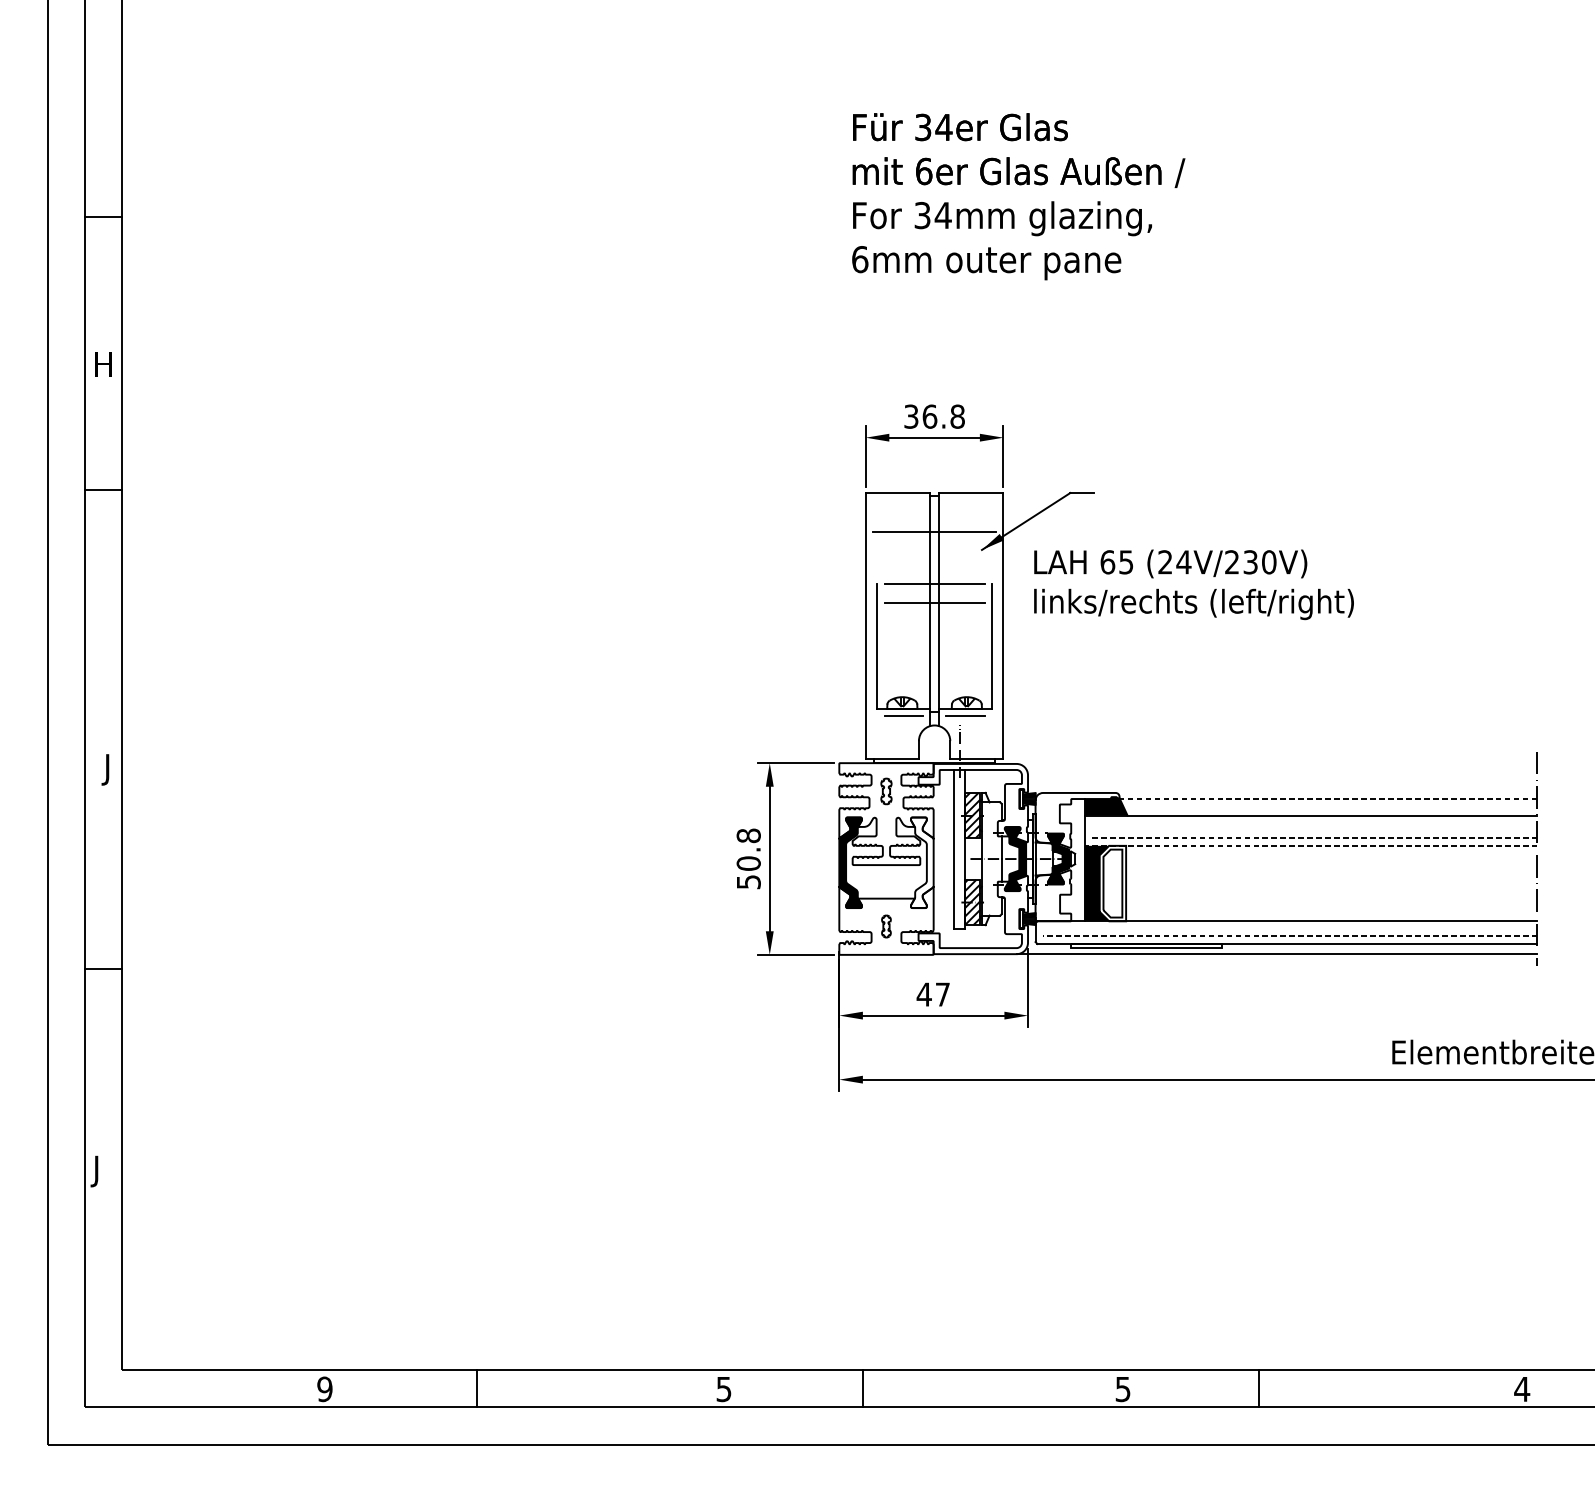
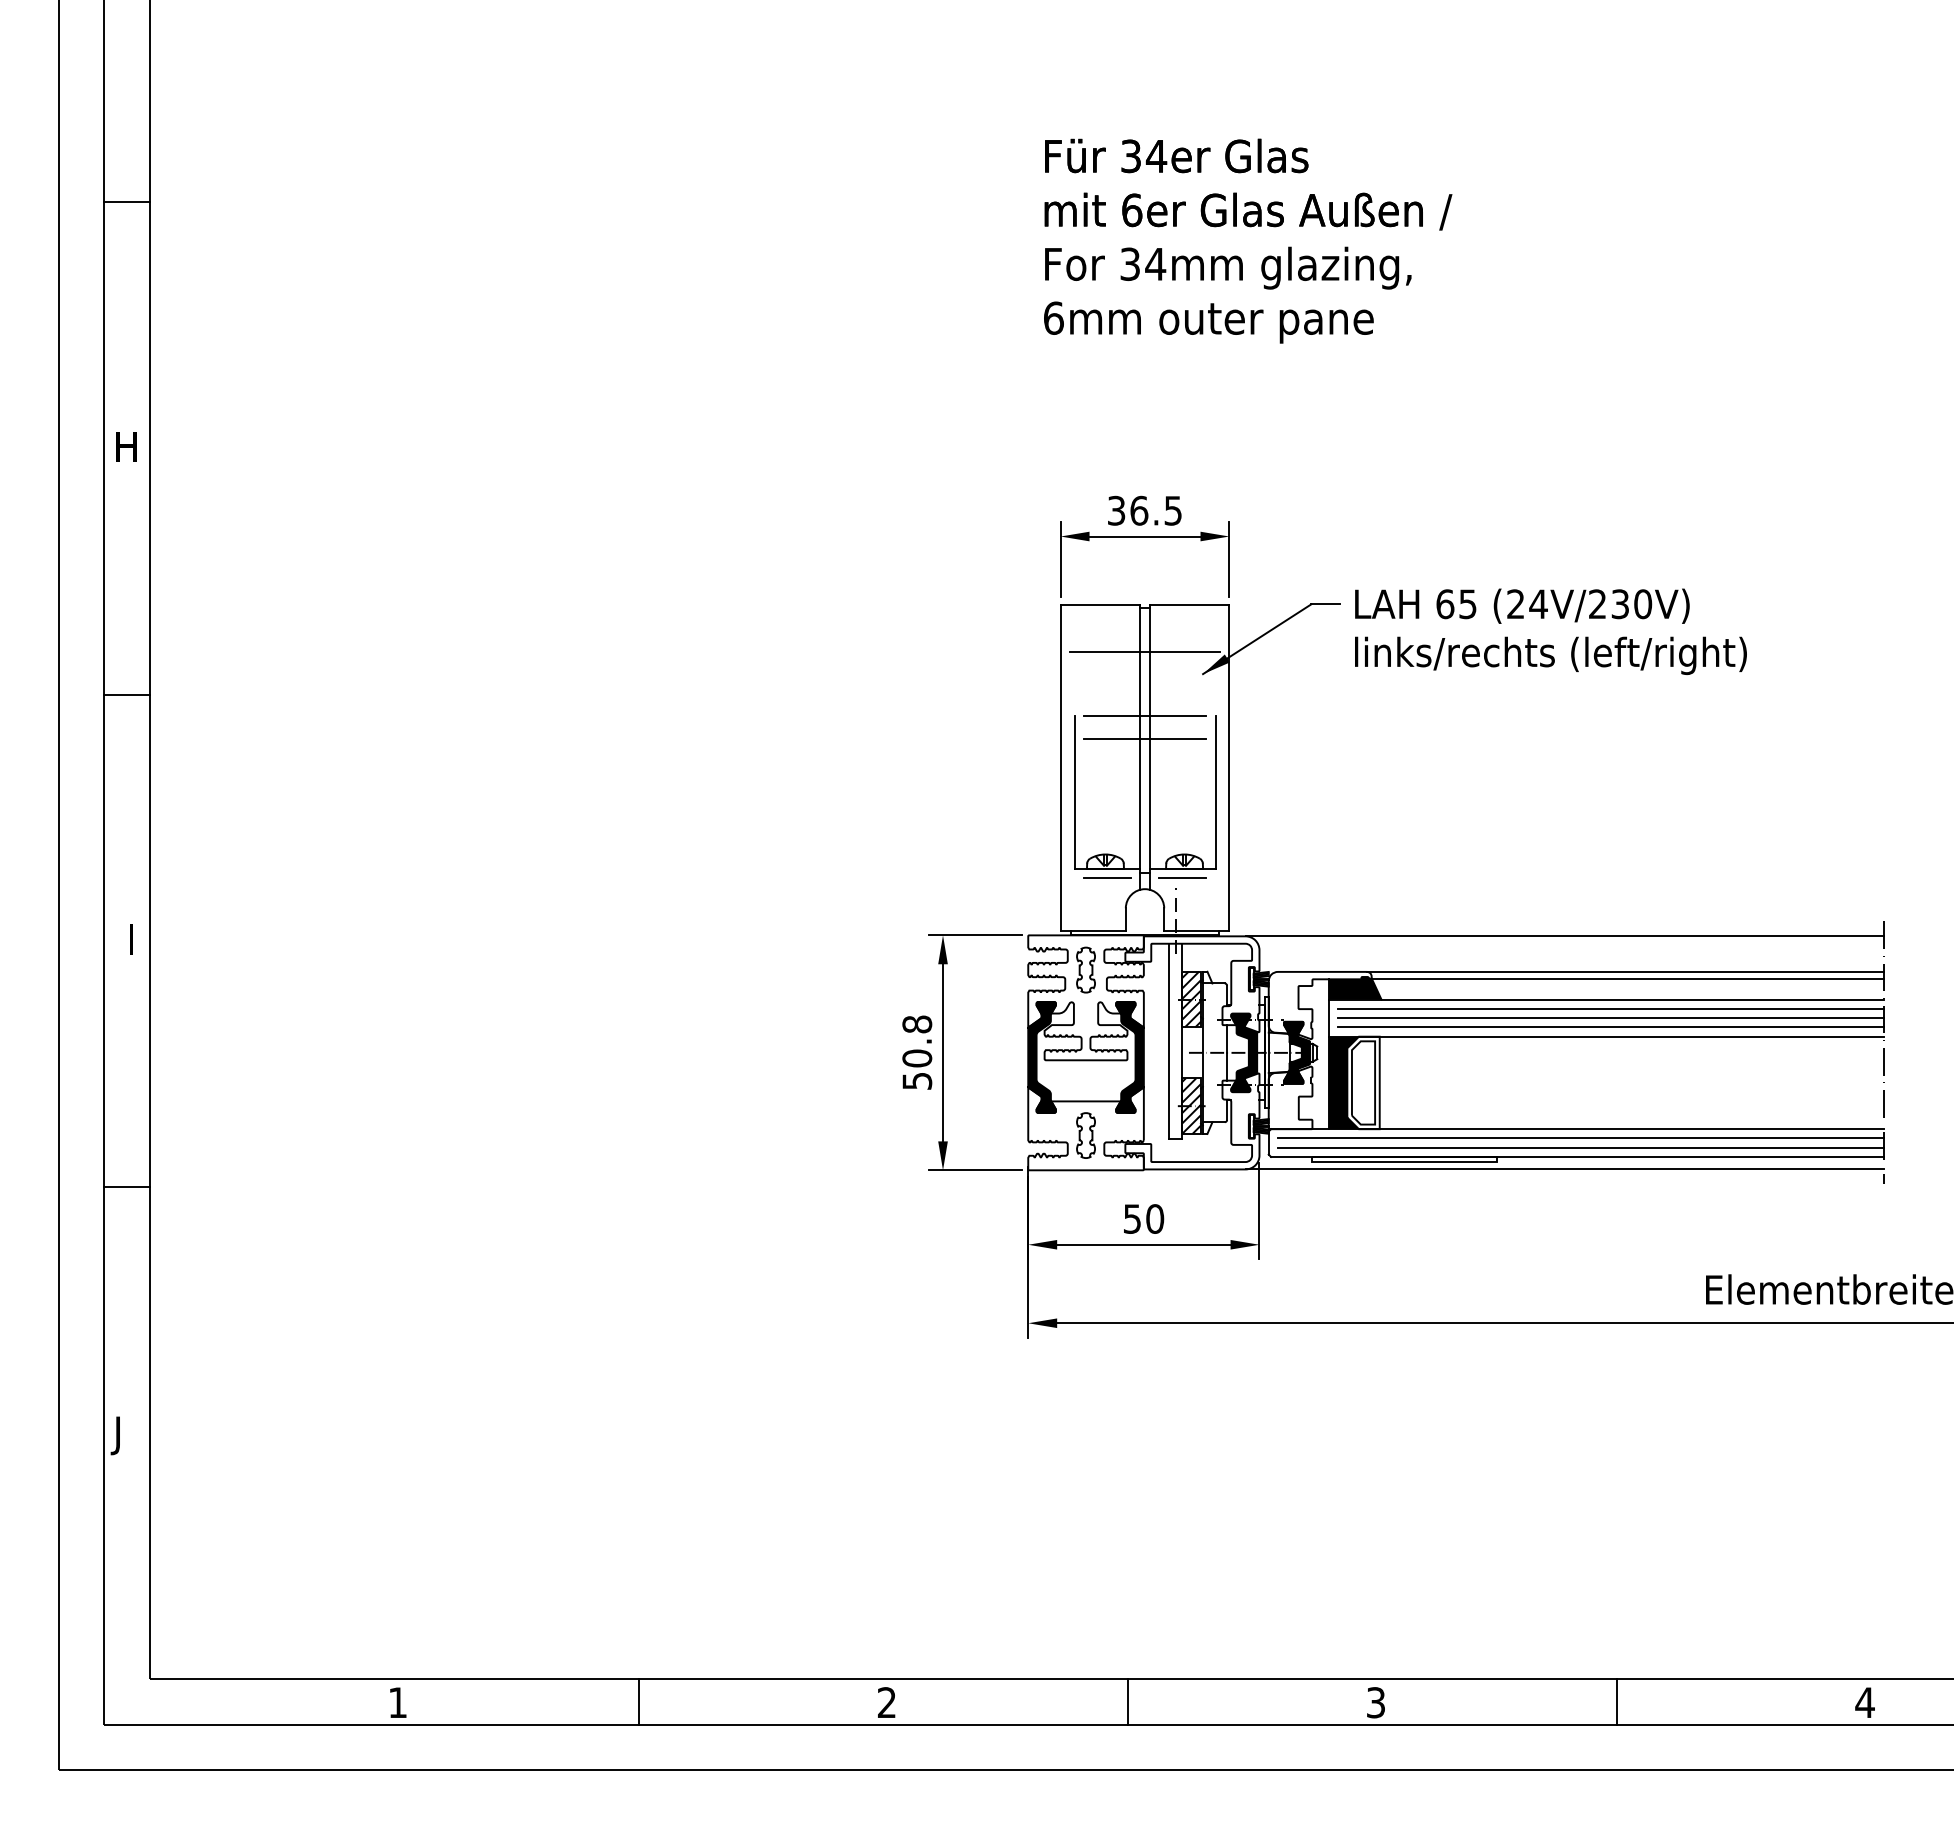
line: (103, 216) -> (126, 202), moved
text: (957, 416) -> (1173, 510), 36.8 -> 36.5
line: (103, 489) -> (126, 694), moved
text: (1193, 584) -> (1550, 631), moved
line: (1276, 764) -> (1564, 936), added
text: (105, 769) -> (128, 943), J -> I
part: (886, 791) -> (1085, 969), size x1.43
line: (1326, 792) -> (1625, 971), added
line: (1328, 799) -> (1627, 979), dashed -> solid
line: (1314, 822) -> (1610, 1008), added
line: (1314, 830) -> (1610, 1018), added
line: (1314, 838) -> (1610, 1027), dashed -> solid
line: (1310, 845) -> (1605, 1036), dashed -> solid
fill: (921, 862) -> (1129, 1056), added
part: (886, 926) -> (1085, 1135), size x1.67
line: (1289, 928) -> (1580, 1138), added
line: (1289, 936) -> (1580, 1147), dashed -> solid
text: (933, 994) -> (1143, 1218), 47 -> 50
line: (476, 1388) -> (638, 1701), moved
line: (863, 1388) -> (1127, 1701), moved
line: (1258, 1388) -> (1616, 1701), moved
text: (324, 1389) -> (397, 1702), 9 -> 1
text: (723, 1389) -> (886, 1702), 5 -> 2
text: (1122, 1389) -> (1375, 1702), 5 -> 3

